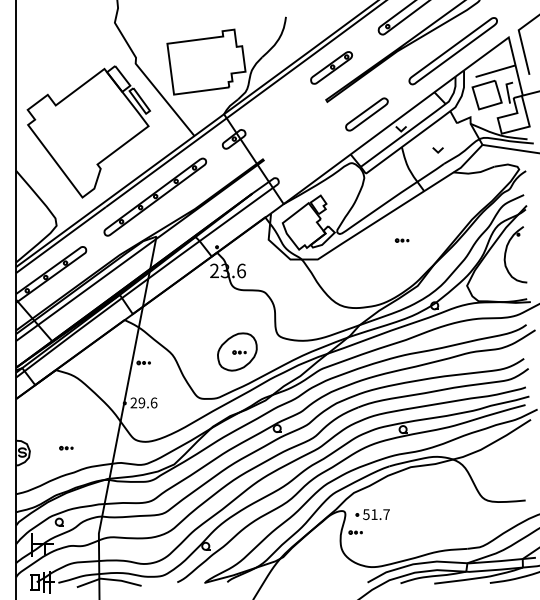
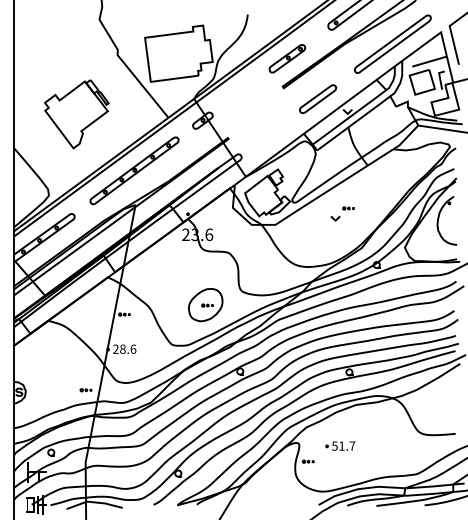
part: (88, 131) -> (76, 113), size x0.6
part: (437, 150) -> (335, 218), moved
text: (141, 402) -> (122, 348), 29.6 -> 28.6
part: (66, 448) -> (86, 390), moved
part: (372, 514) -> (340, 445), moved

